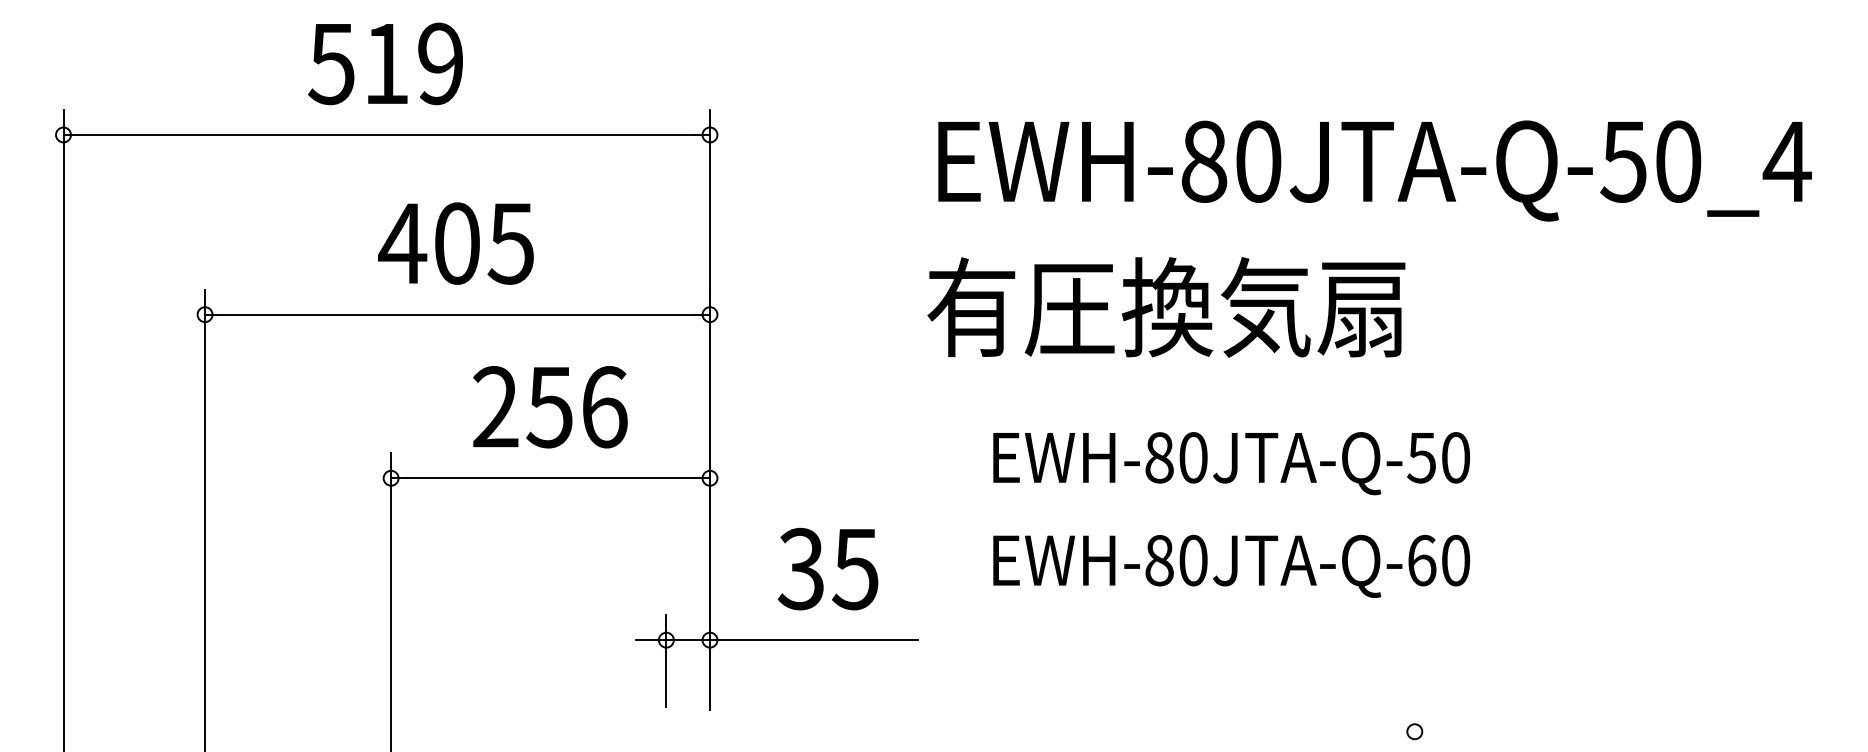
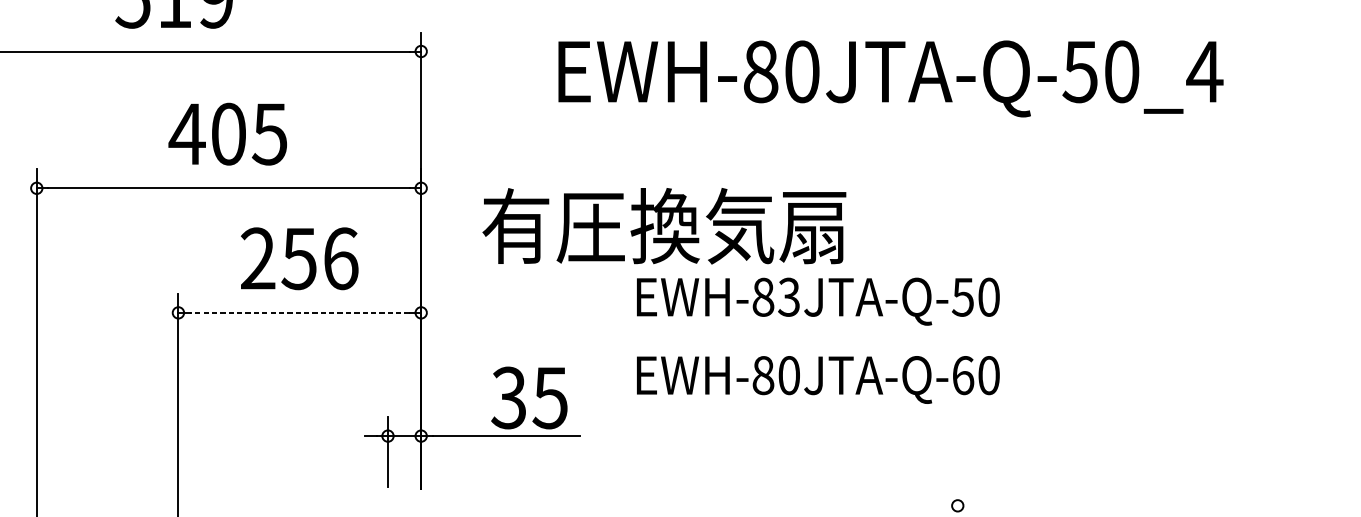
text: (1374, 170) -> (890, 78), moved
text: (1166, 307) -> (664, 226), moved
text: (1192, 457) -> (788, 297), EWH-80JTA-Q-50 -> EWH-83JTA-Q-50
line: (550, 478) -> (299, 313), solid -> dashed
text: (827, 568) -> (528, 397), moved

